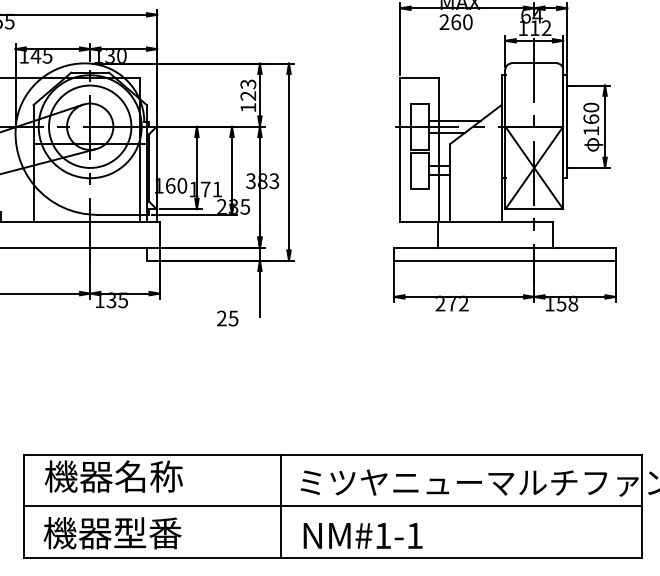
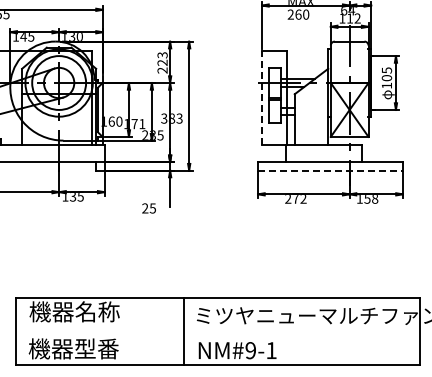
text: (248, 107) -> (162, 70), 123 -> 223
text: (590, 113) -> (386, 74), 160 -> 105
line: (401, 148) -> (262, 97), solid -> dashed
line: (505, 260) -> (330, 170), solid -> dashed
line: (332, 506) -> (217, 331), removed
text: (382, 535) -> (250, 350), NM#1-1 -> NM#9-1

